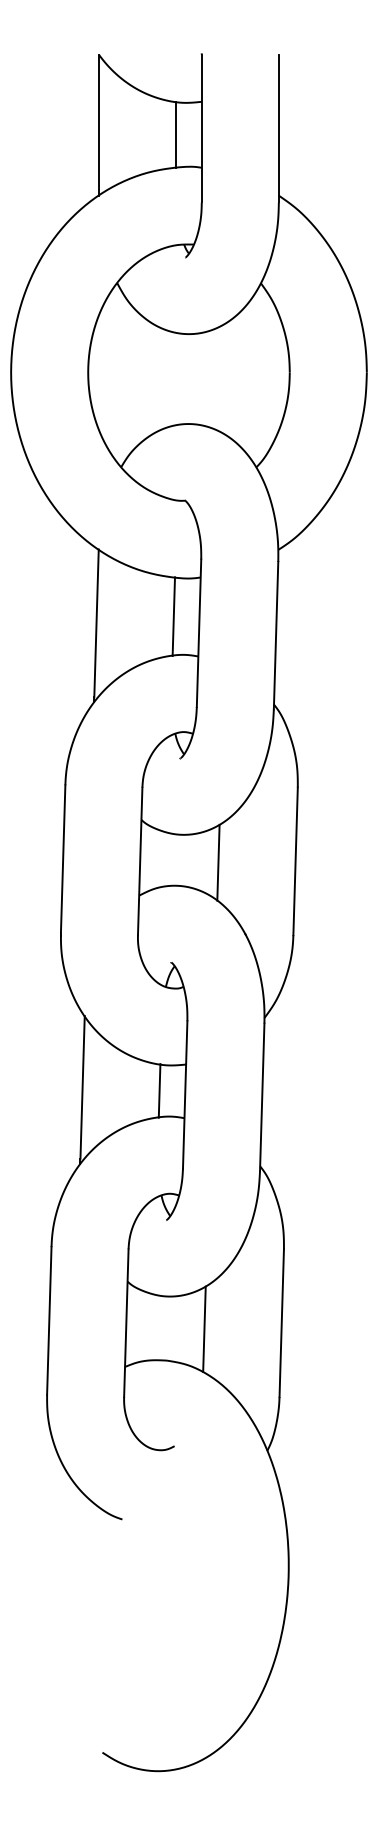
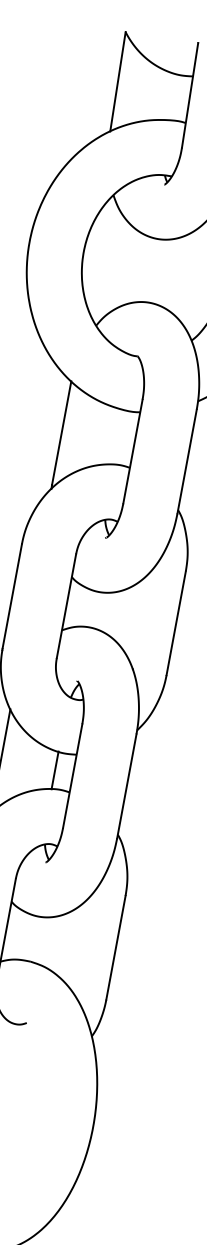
line: (176, 134) -> (171, 96), removed
line: (173, 616) -> (116, 436), removed
line: (218, 862) -> (121, 615), removed
line: (204, 1329) -> (60, 943), removed

